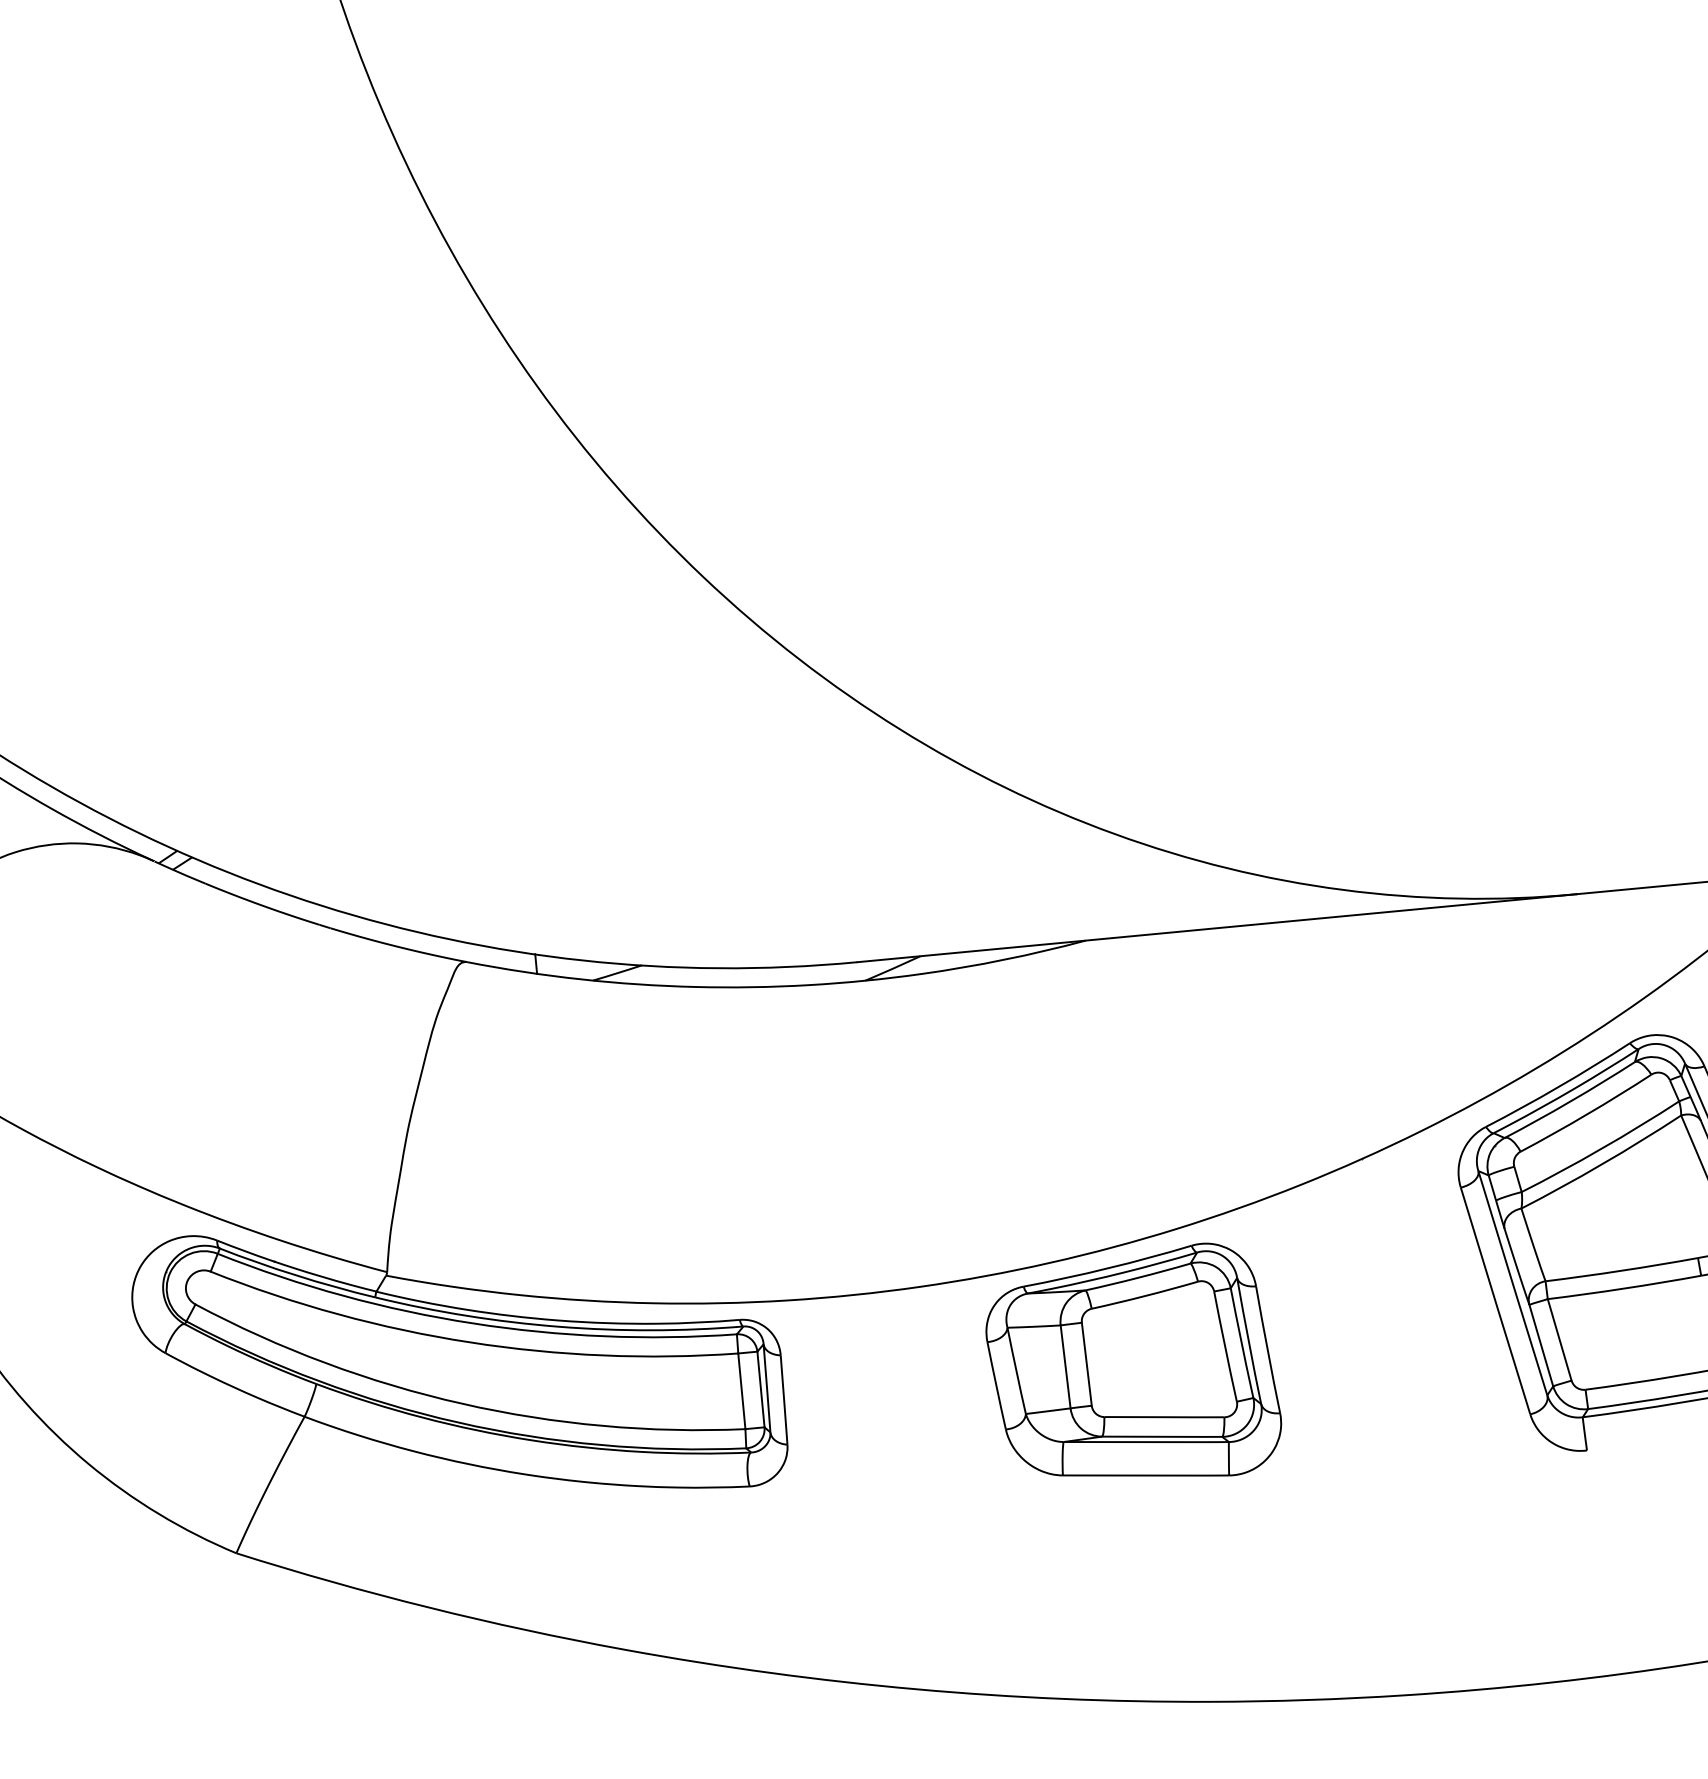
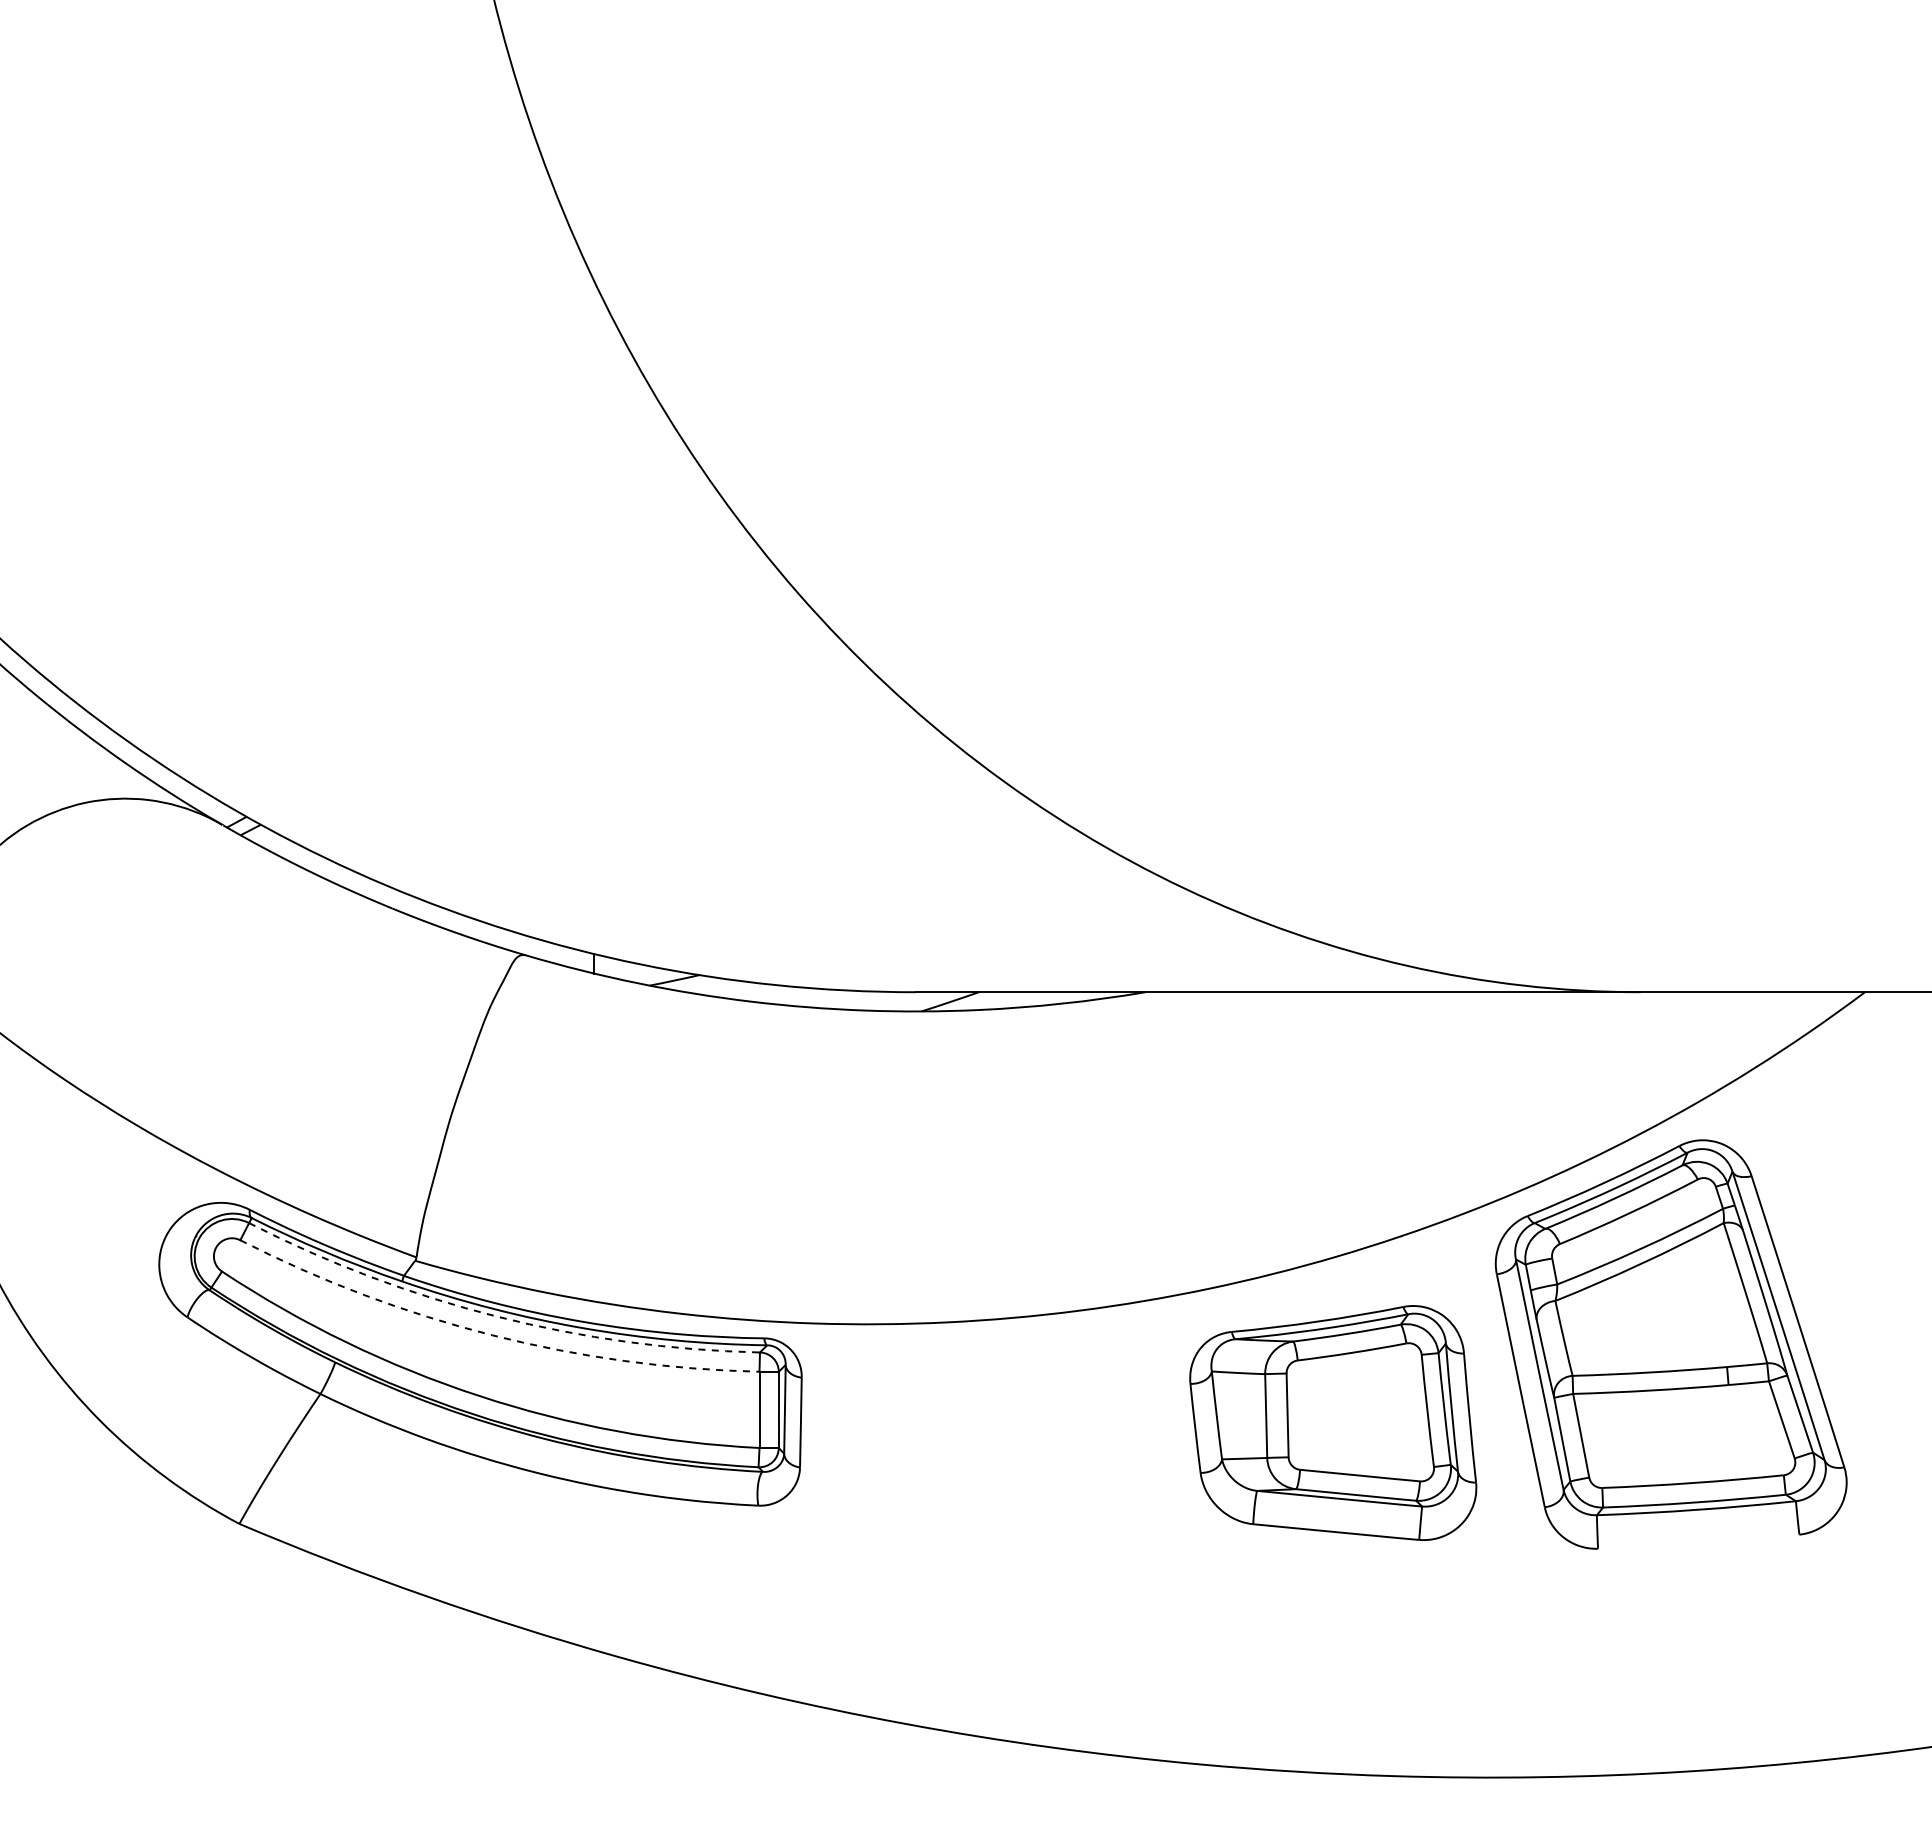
arc: (473, 1323) -> (497, 1316), solid -> dashed
arc: (469, 1342) -> (492, 1335), solid -> dashed
part: (1133, 1366) -> (1333, 1422), moved

